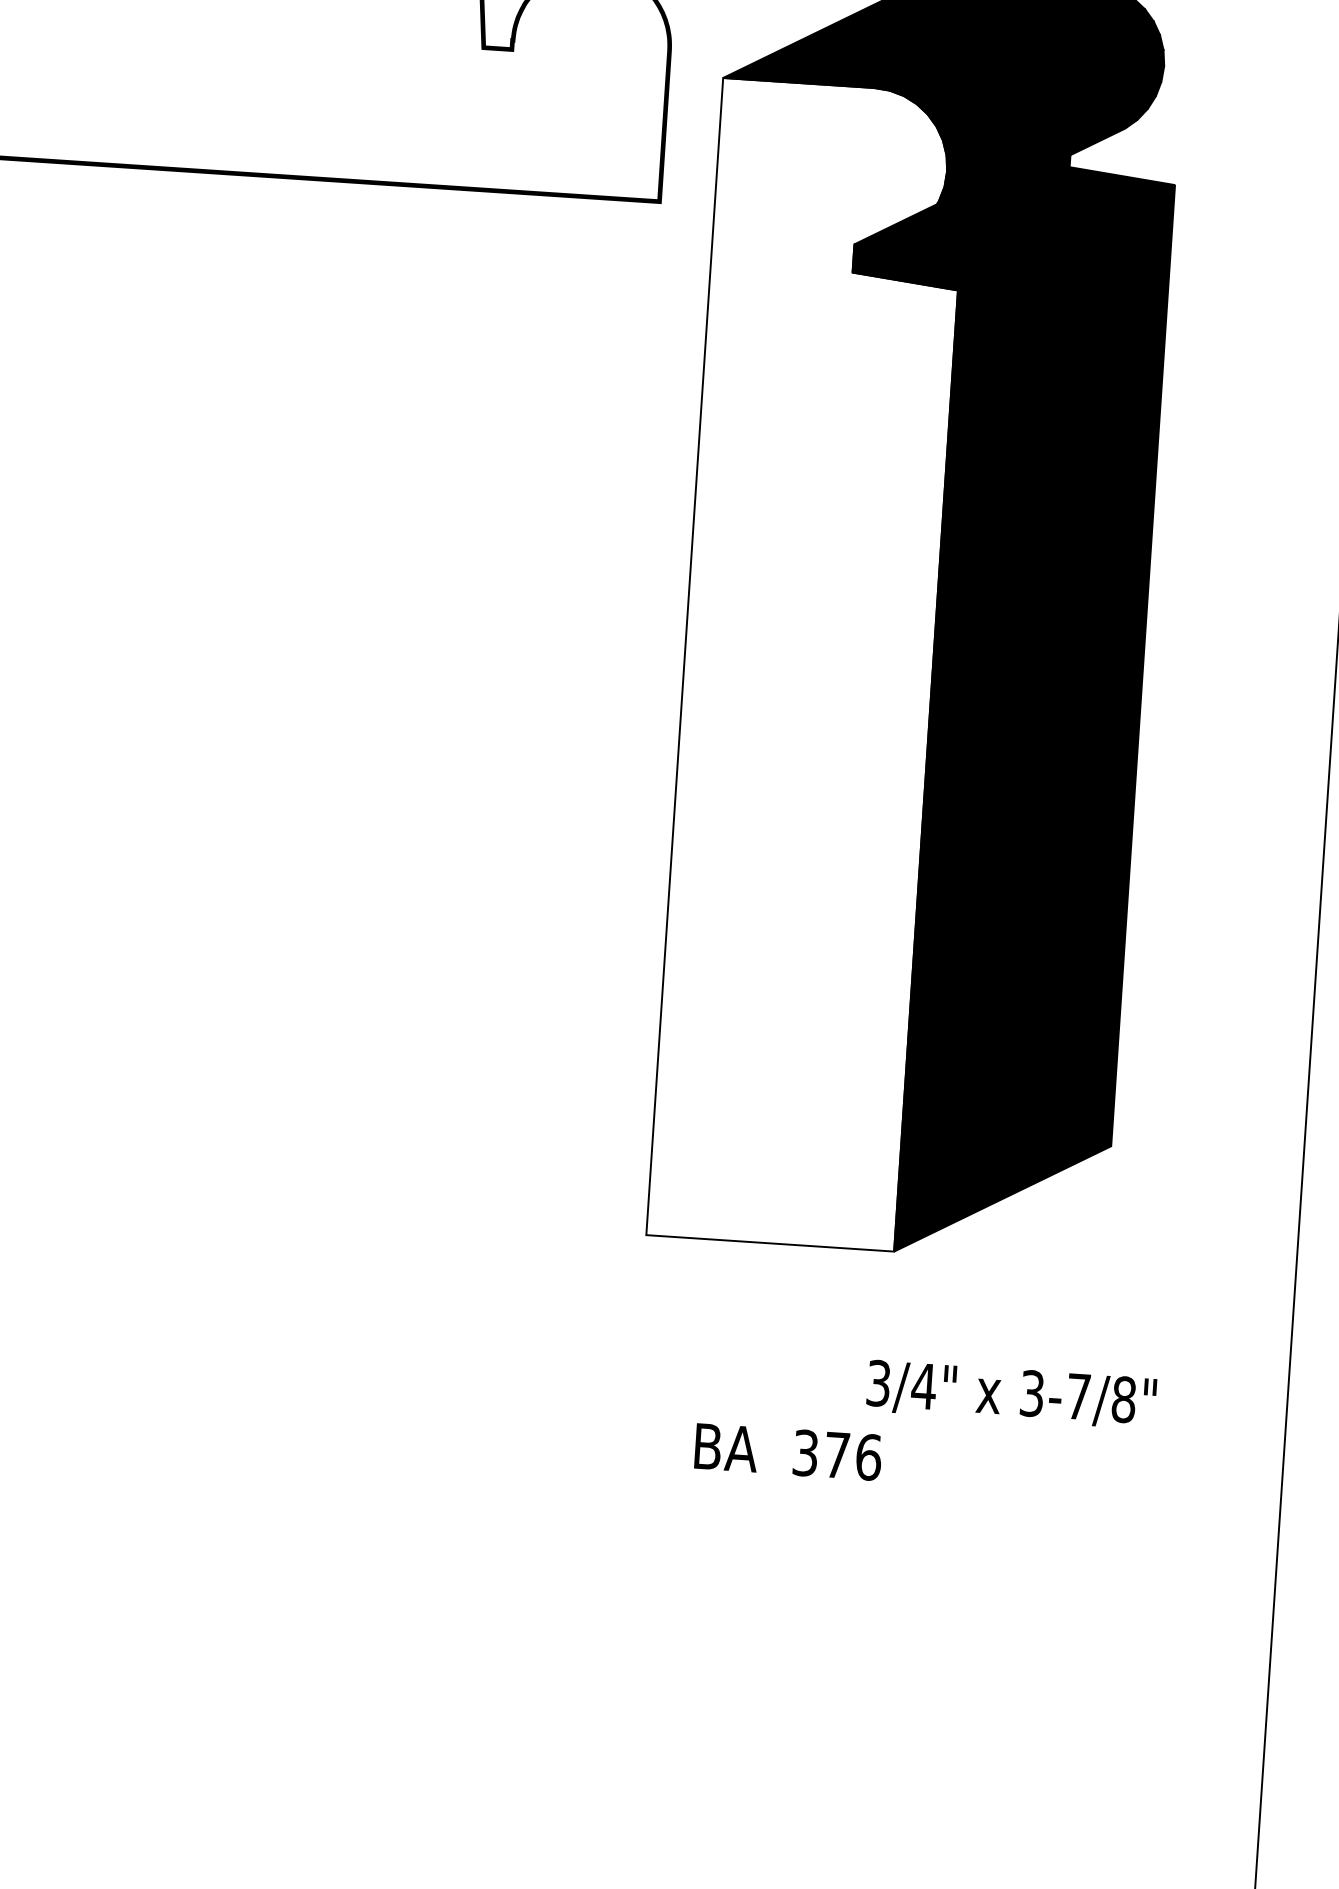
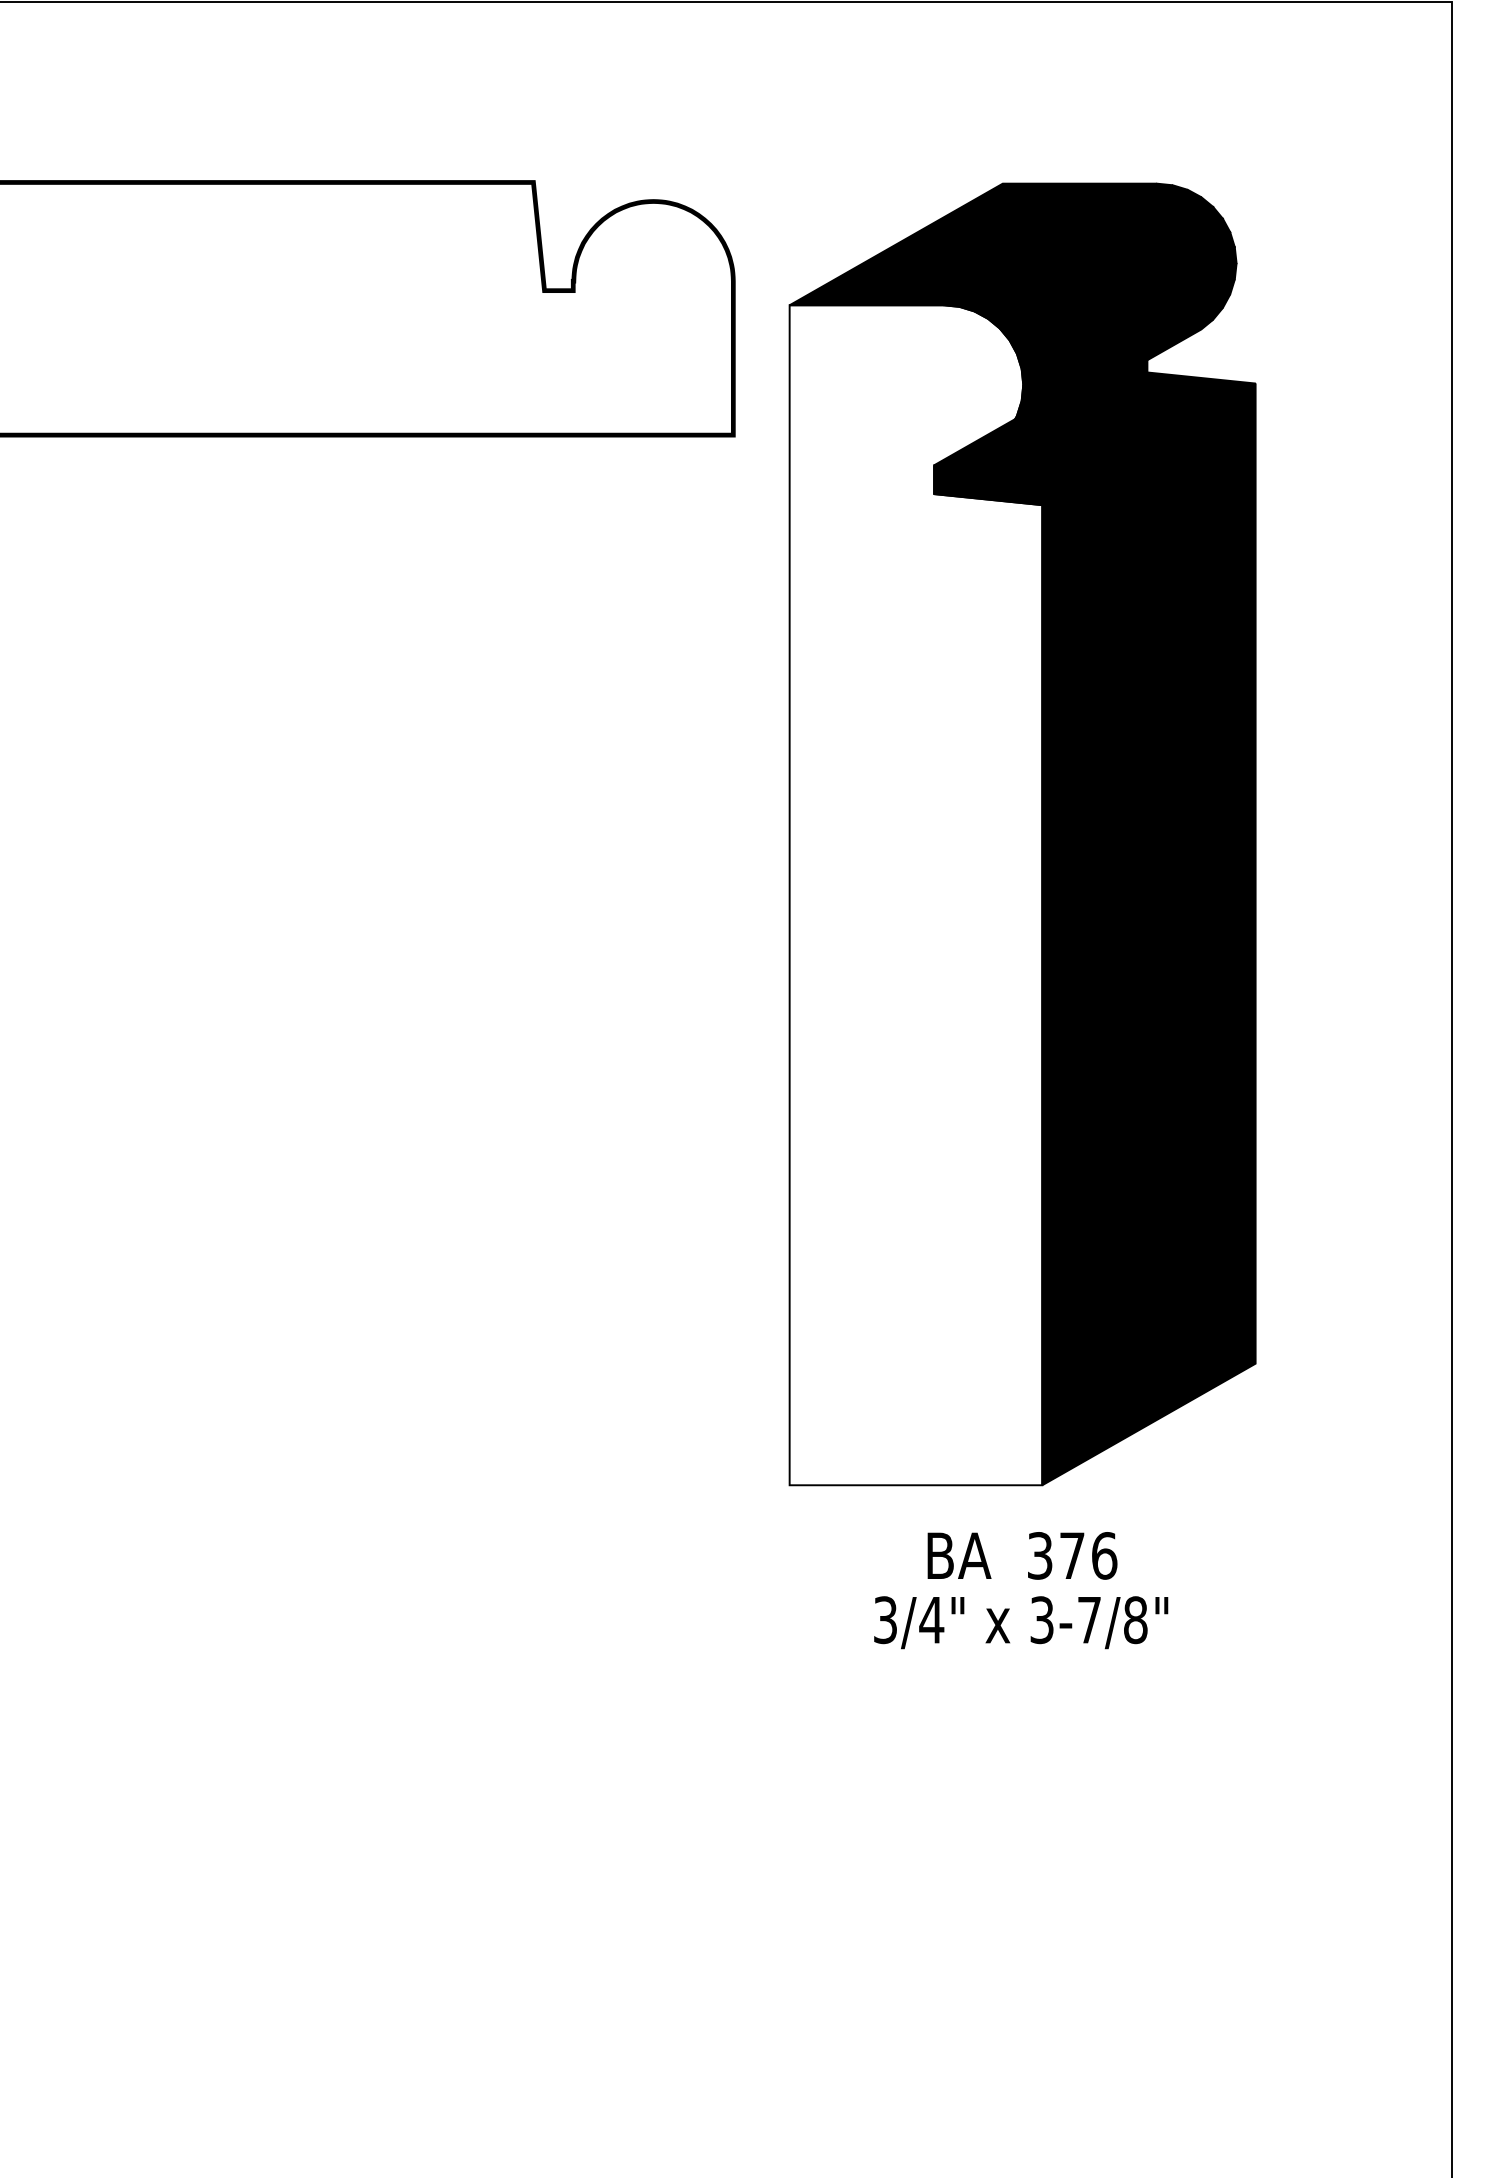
text: (1011, 1394) -> (1021, 1622), moved
text: (788, 1451) -> (1022, 1555), moved

